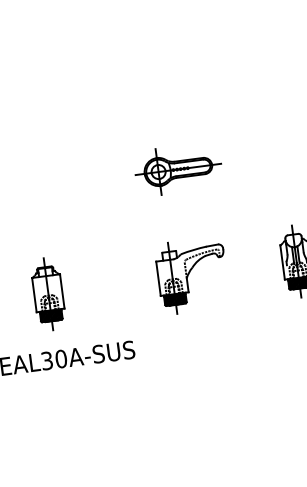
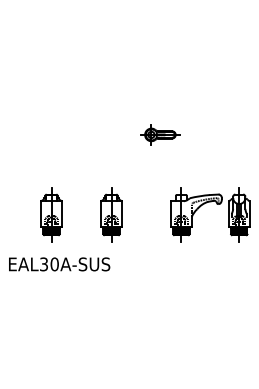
part: (178, 168) -> (160, 134), size x0.6
part: (192, 274) -> (196, 214), moved
part: (127, 283) -> (111, 214), added

